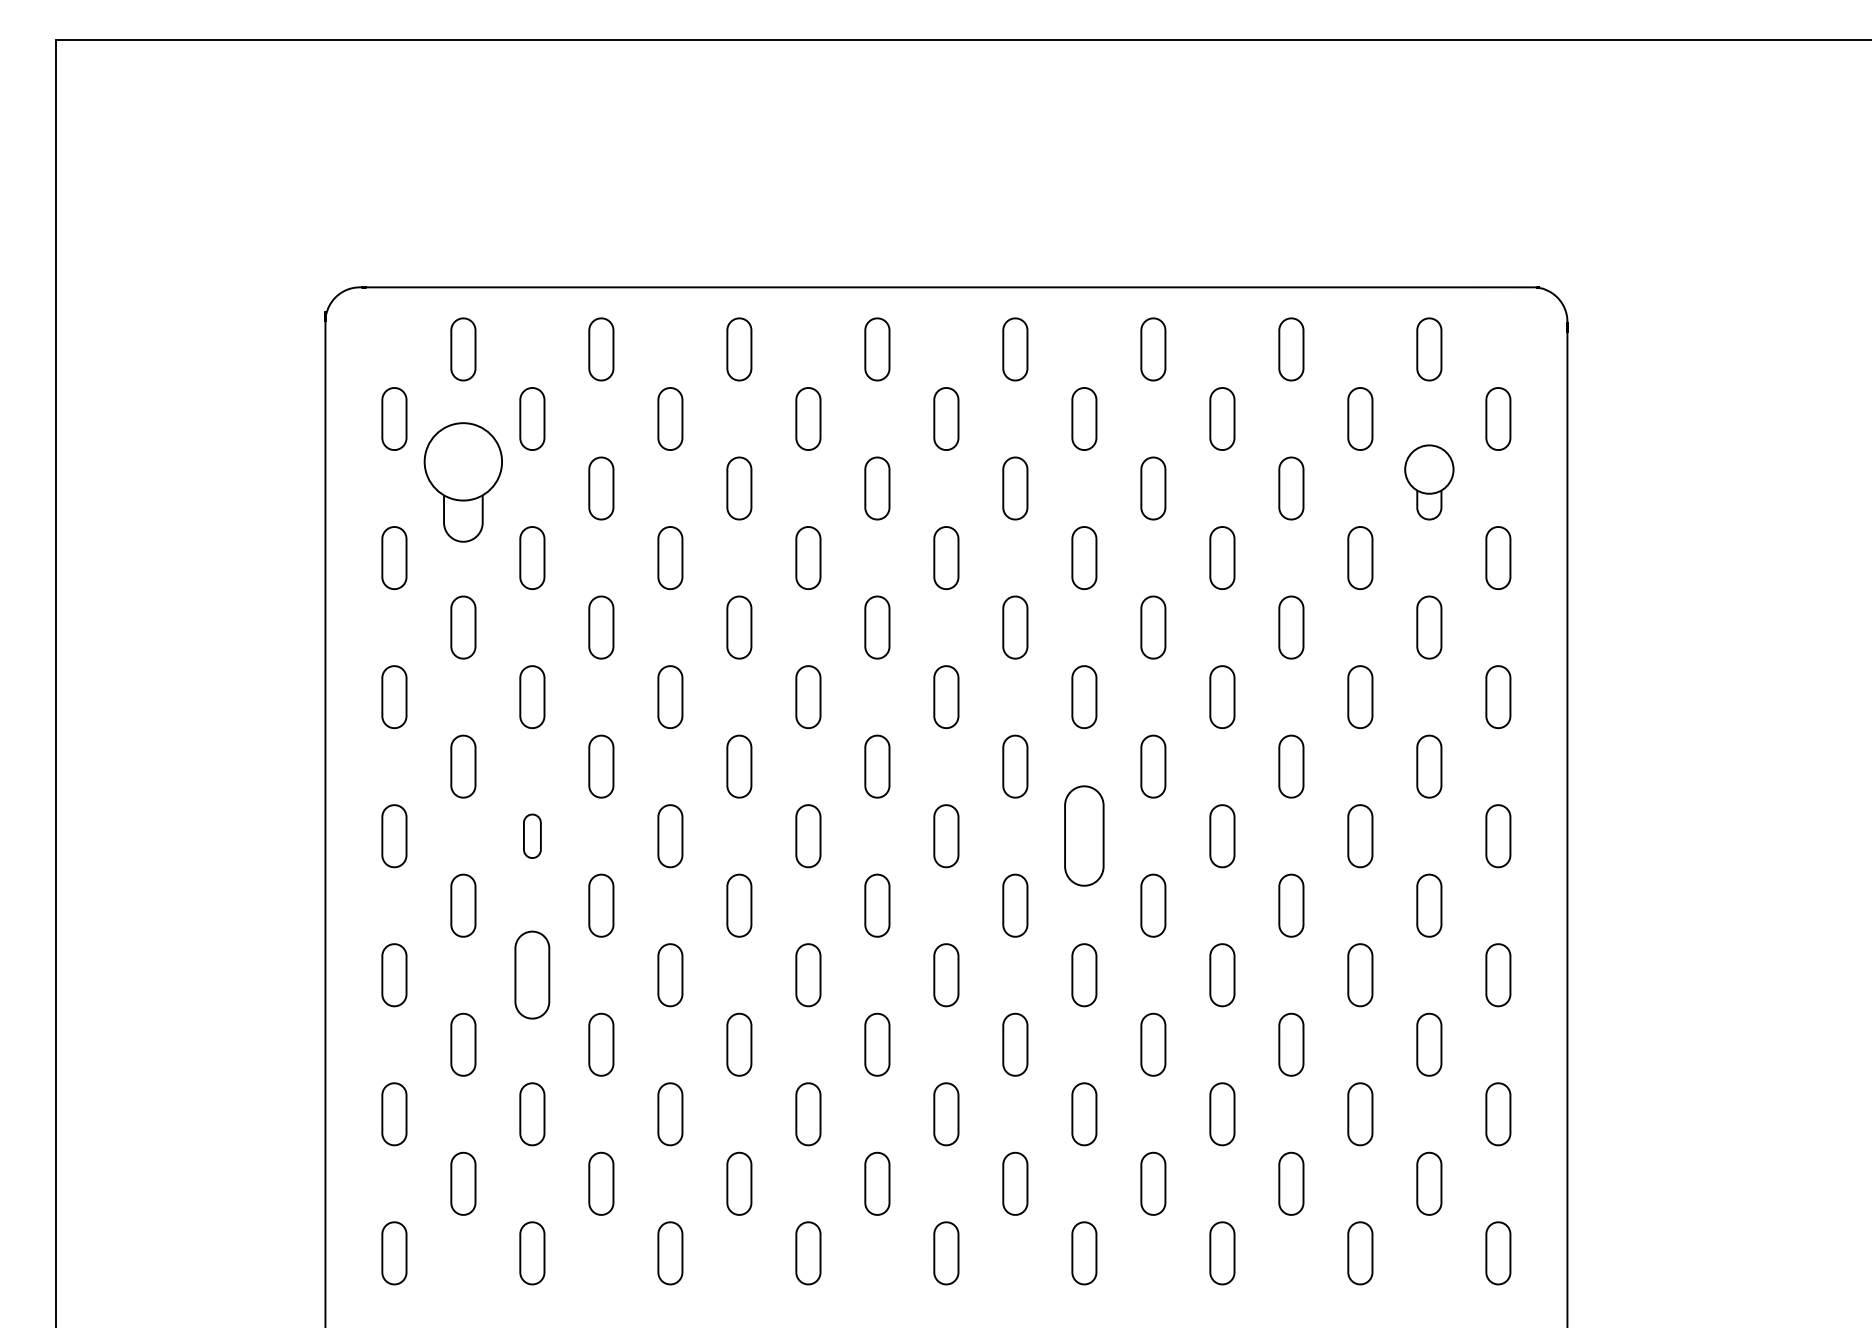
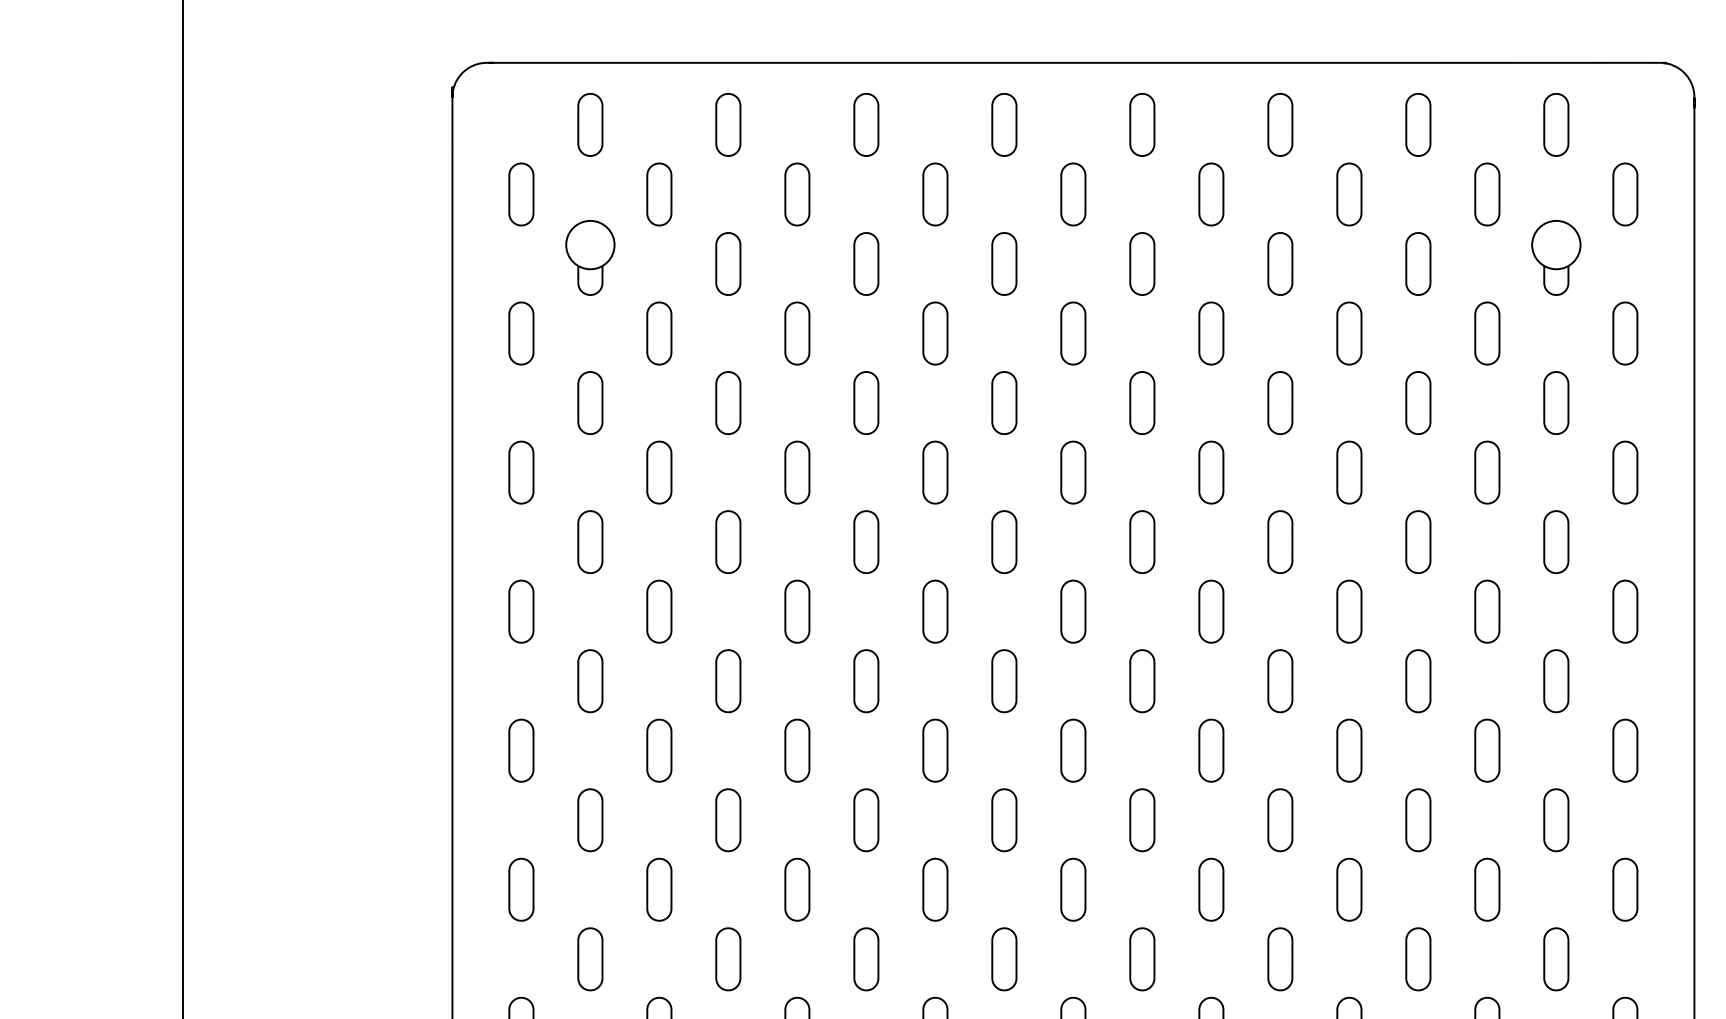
part: (463, 482) -> (590, 257), size x0.62
part: (532, 836) -> (659, 611), size x1.43
part: (1084, 836) -> (1211, 611), size x0.62
part: (532, 975) -> (659, 750), size x0.71

